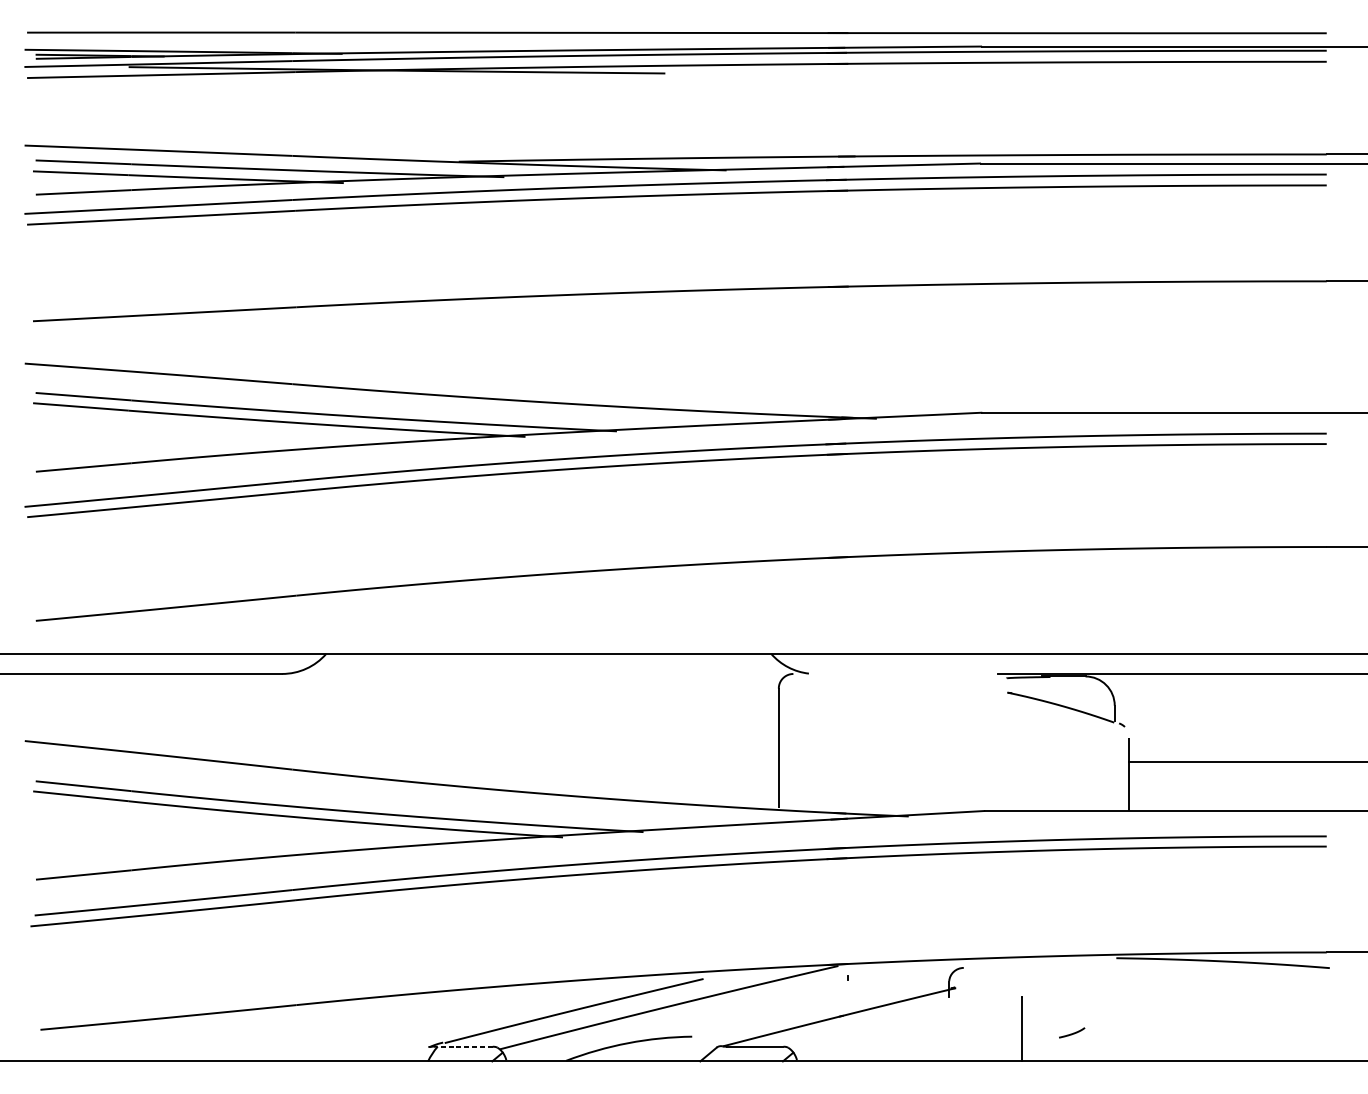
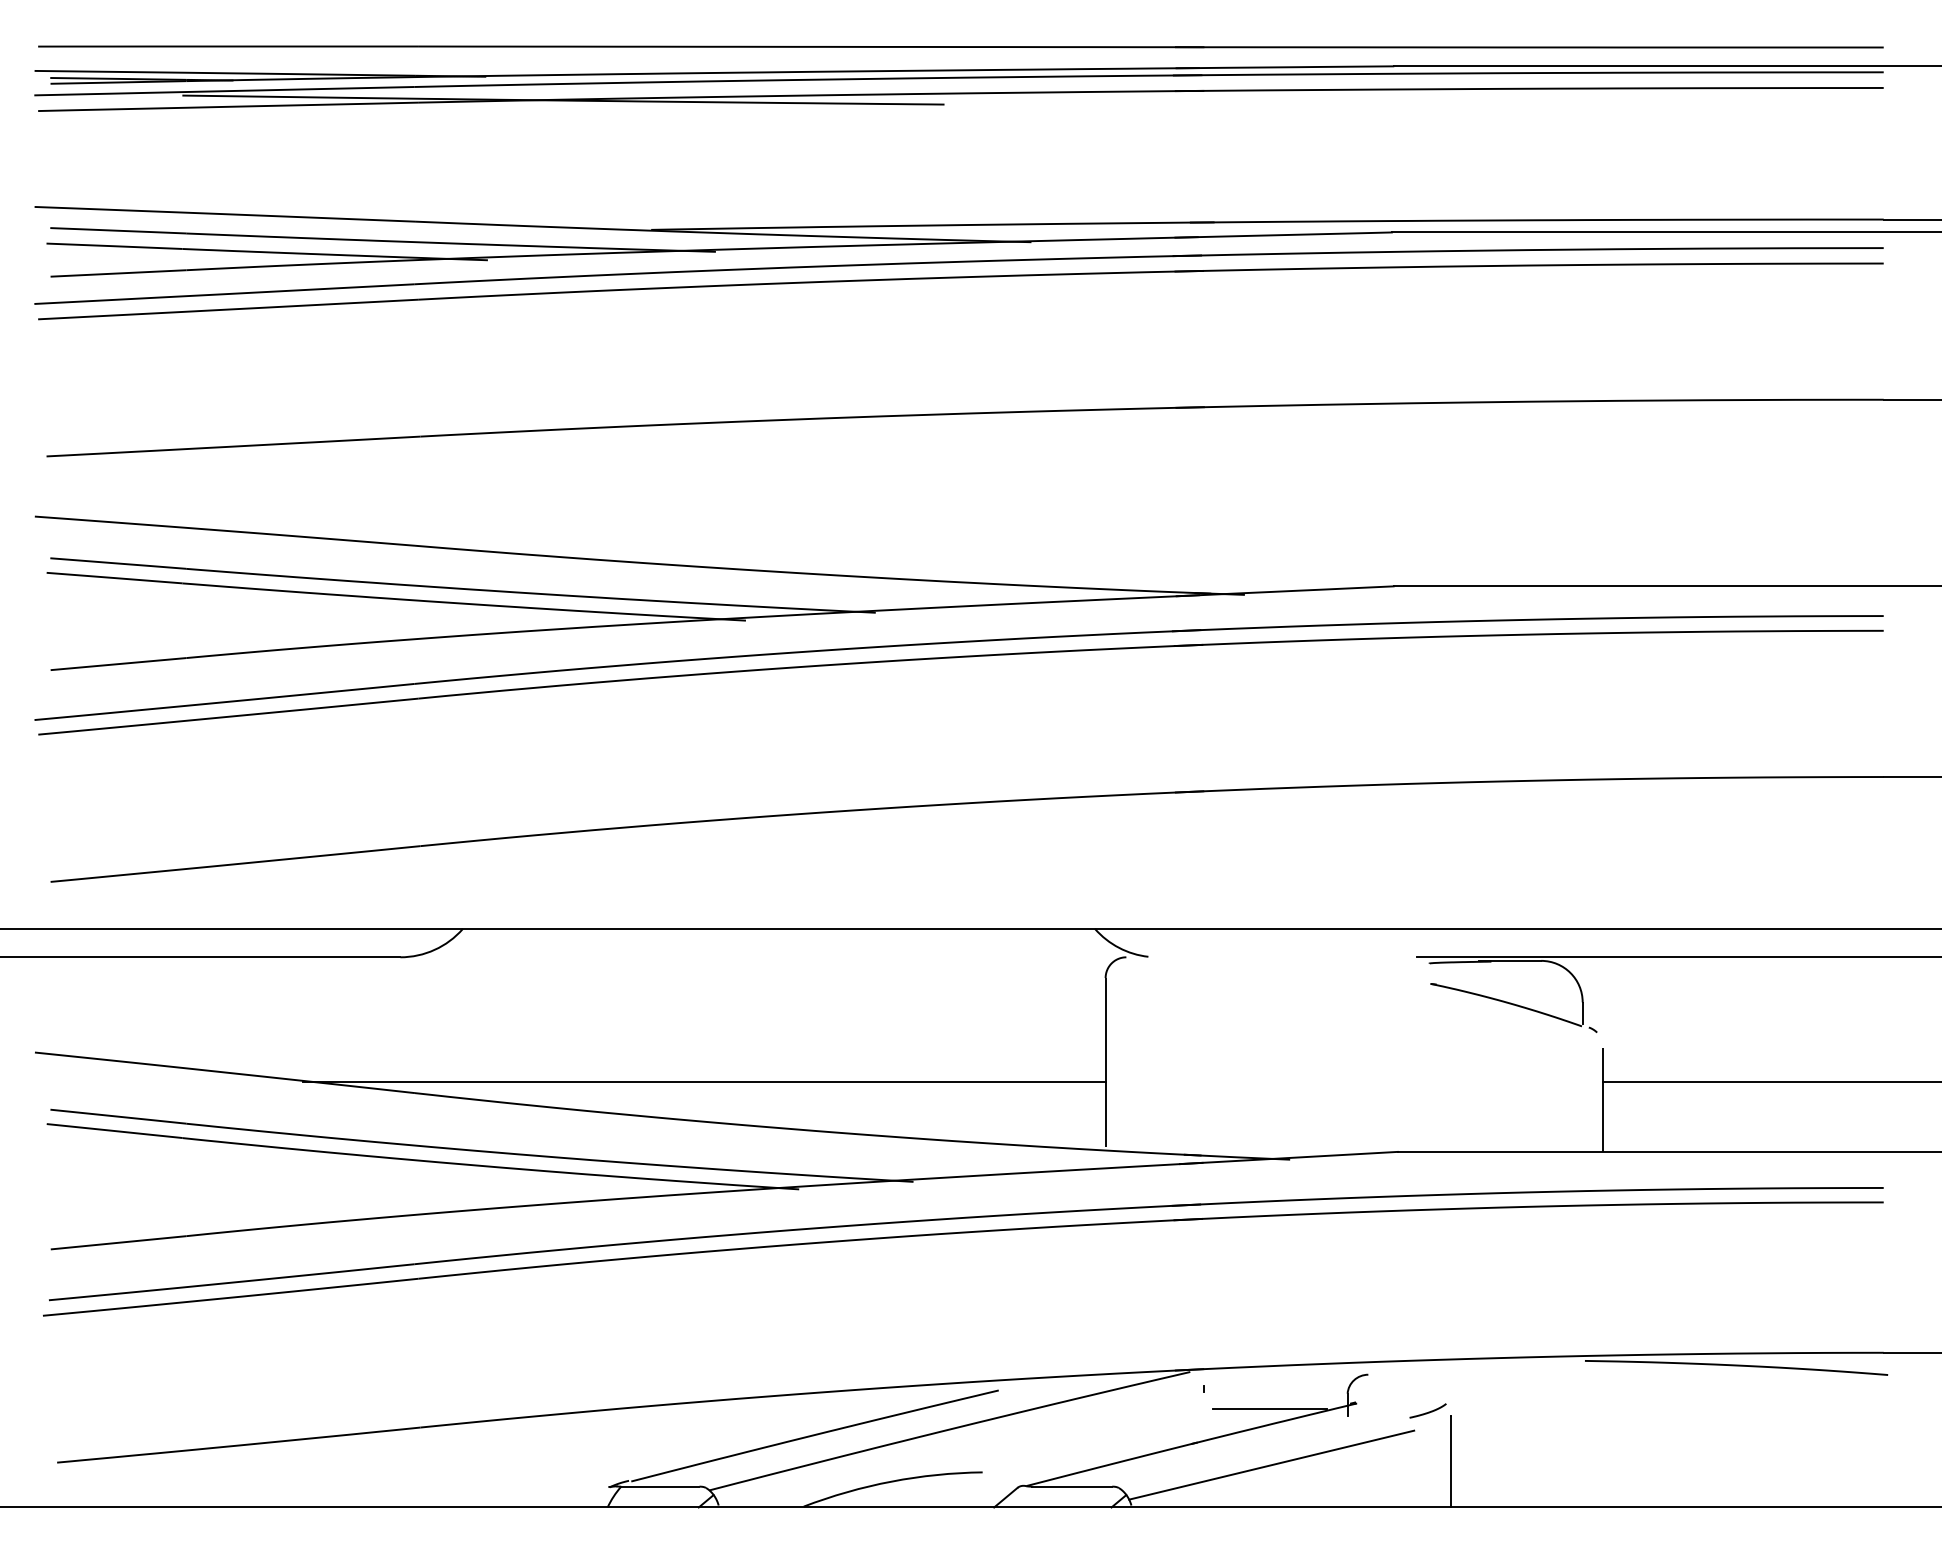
line: (495, 761) -> (703, 1081), added
line: (894, 991) -> (1269, 1408), added
line: (895, 1031) -> (1271, 1464), added
curve: (1072, 1033) -> (1428, 1411), moved
line: (464, 1046) -> (659, 1486), dashed -> solid

